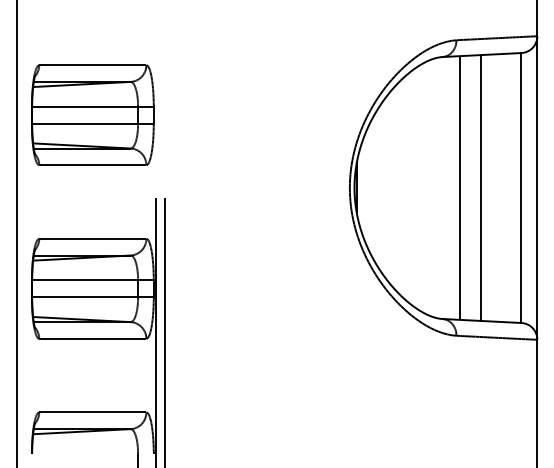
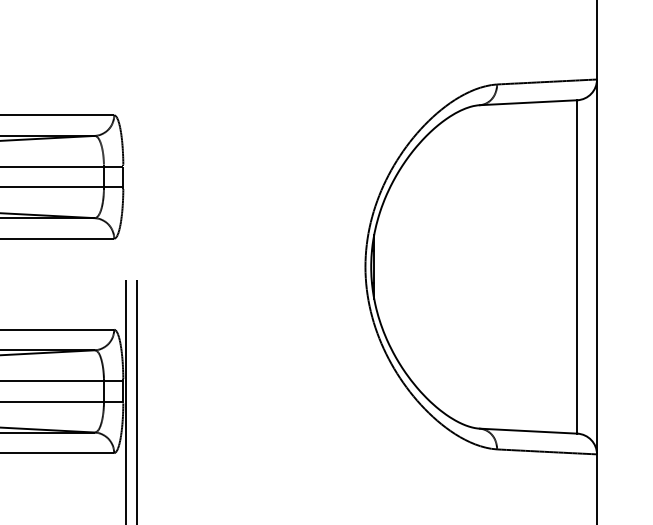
line: (460, 187) -> (502, 266), removed
line: (481, 187) -> (528, 266), removed

